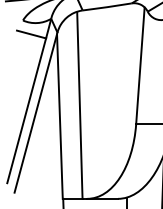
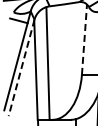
line: (140, 65) -> (84, 39), solid -> dashed
line: (35, 111) -> (21, 67), solid -> dashed

